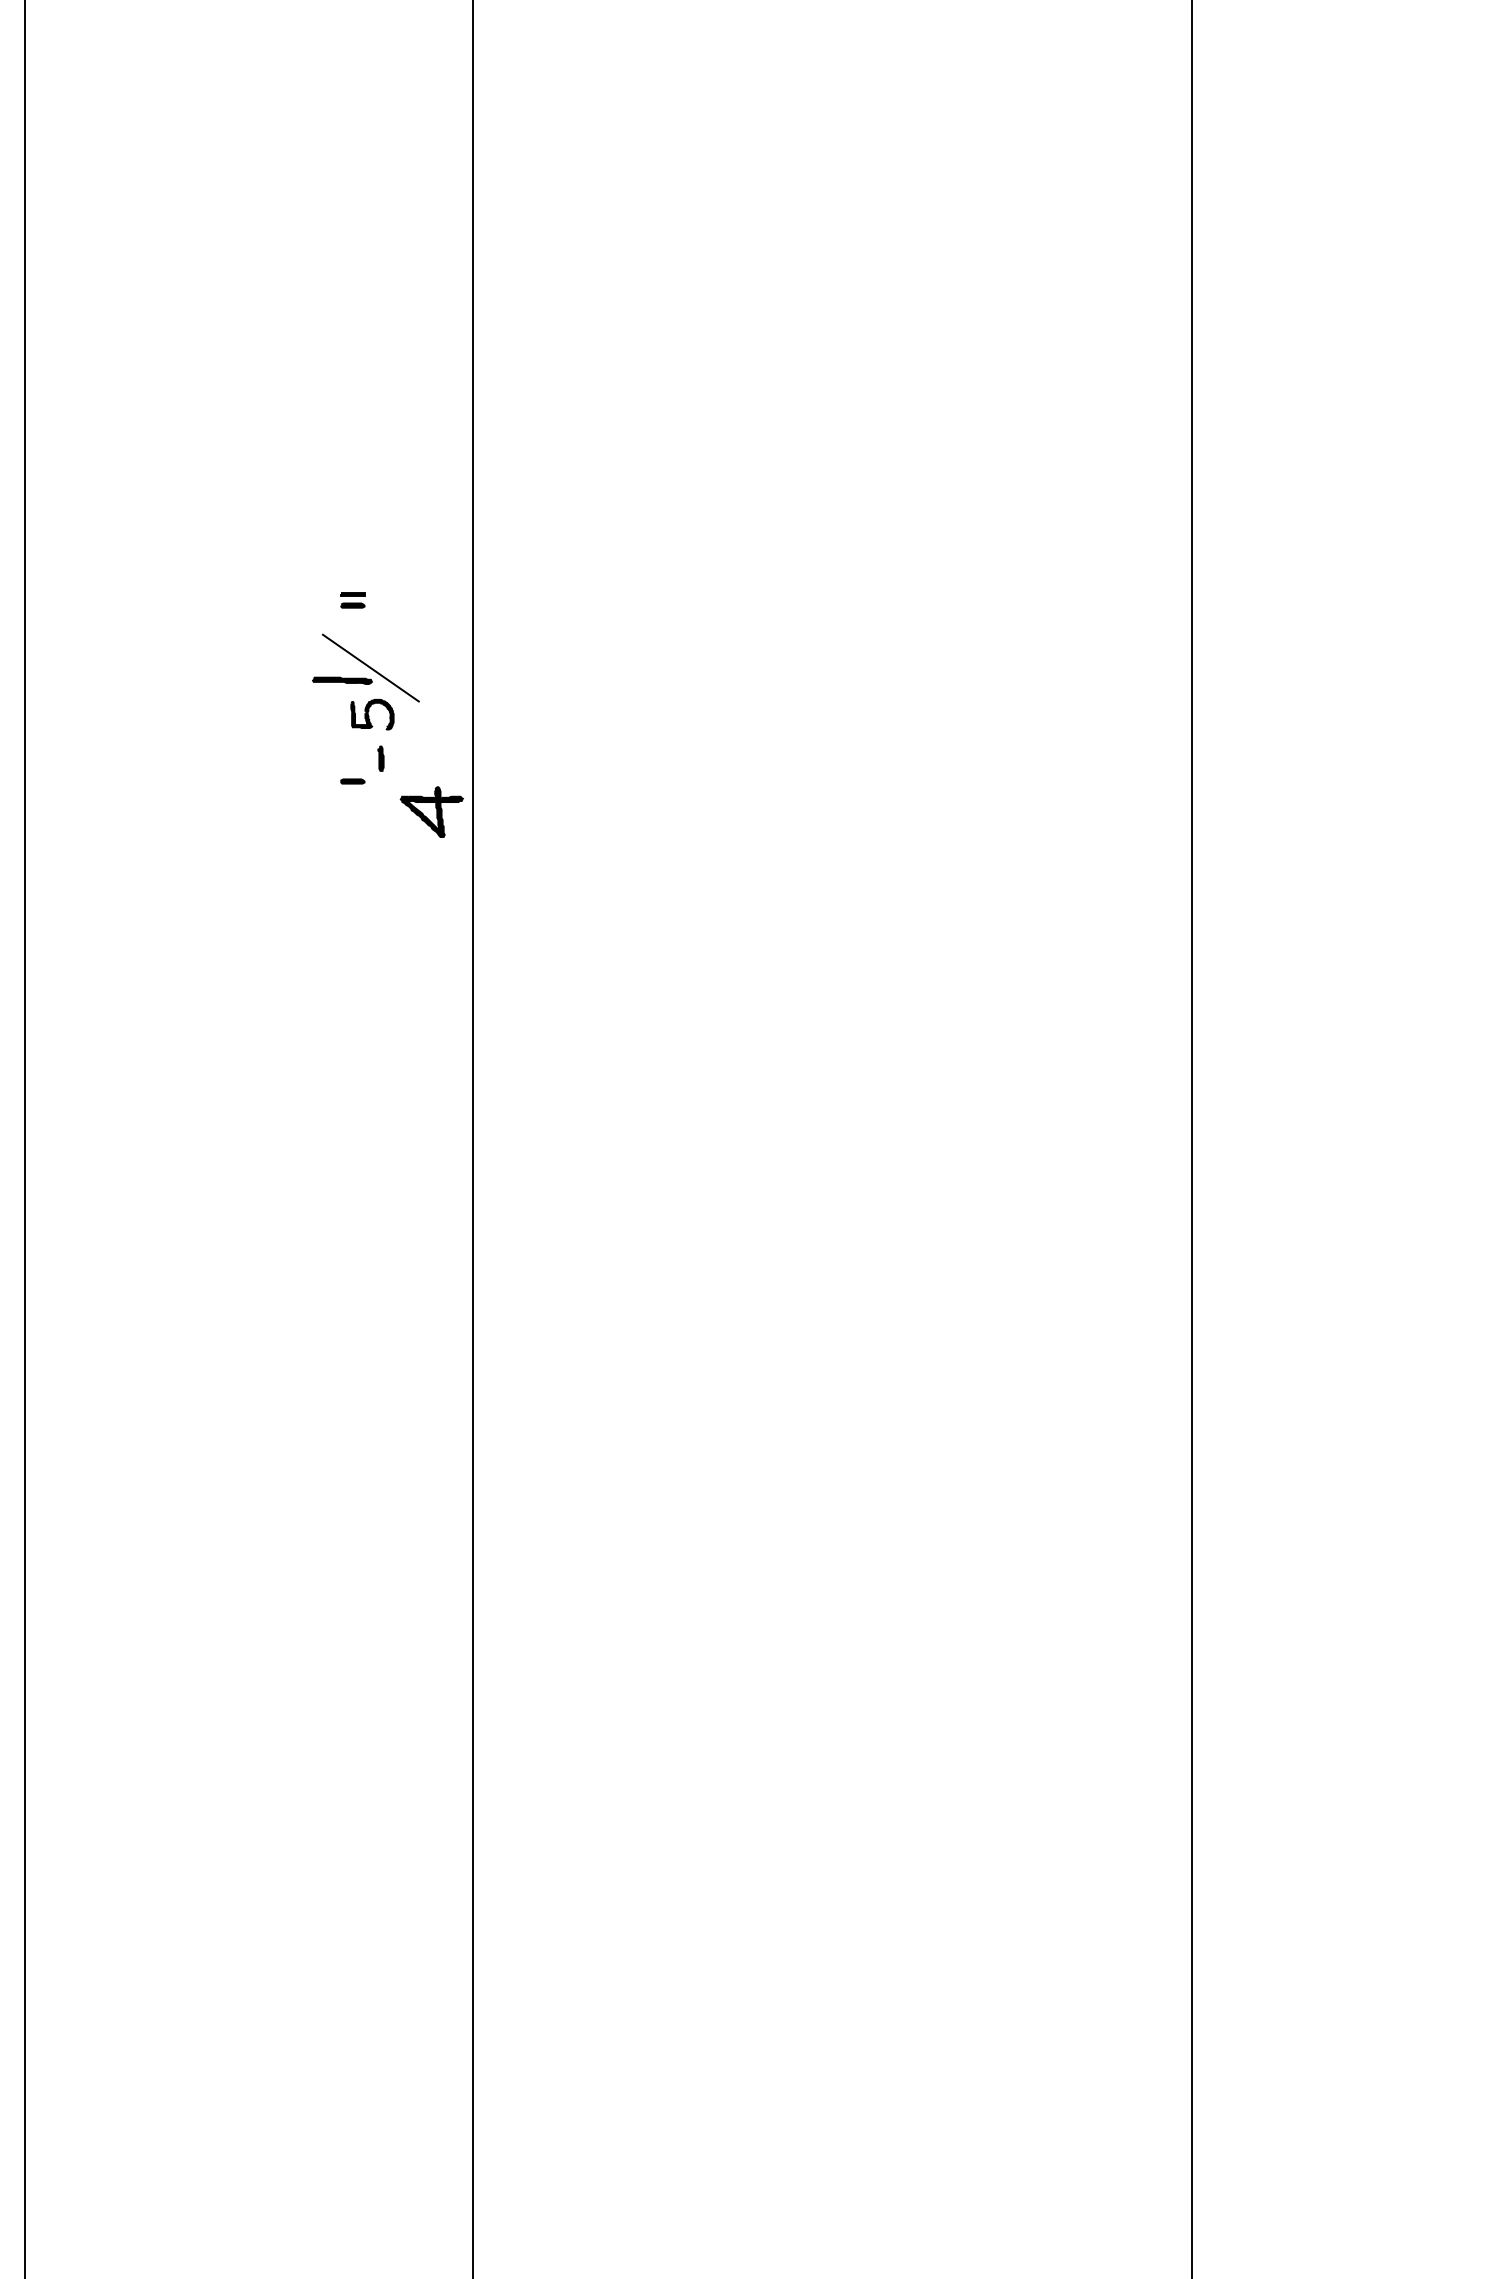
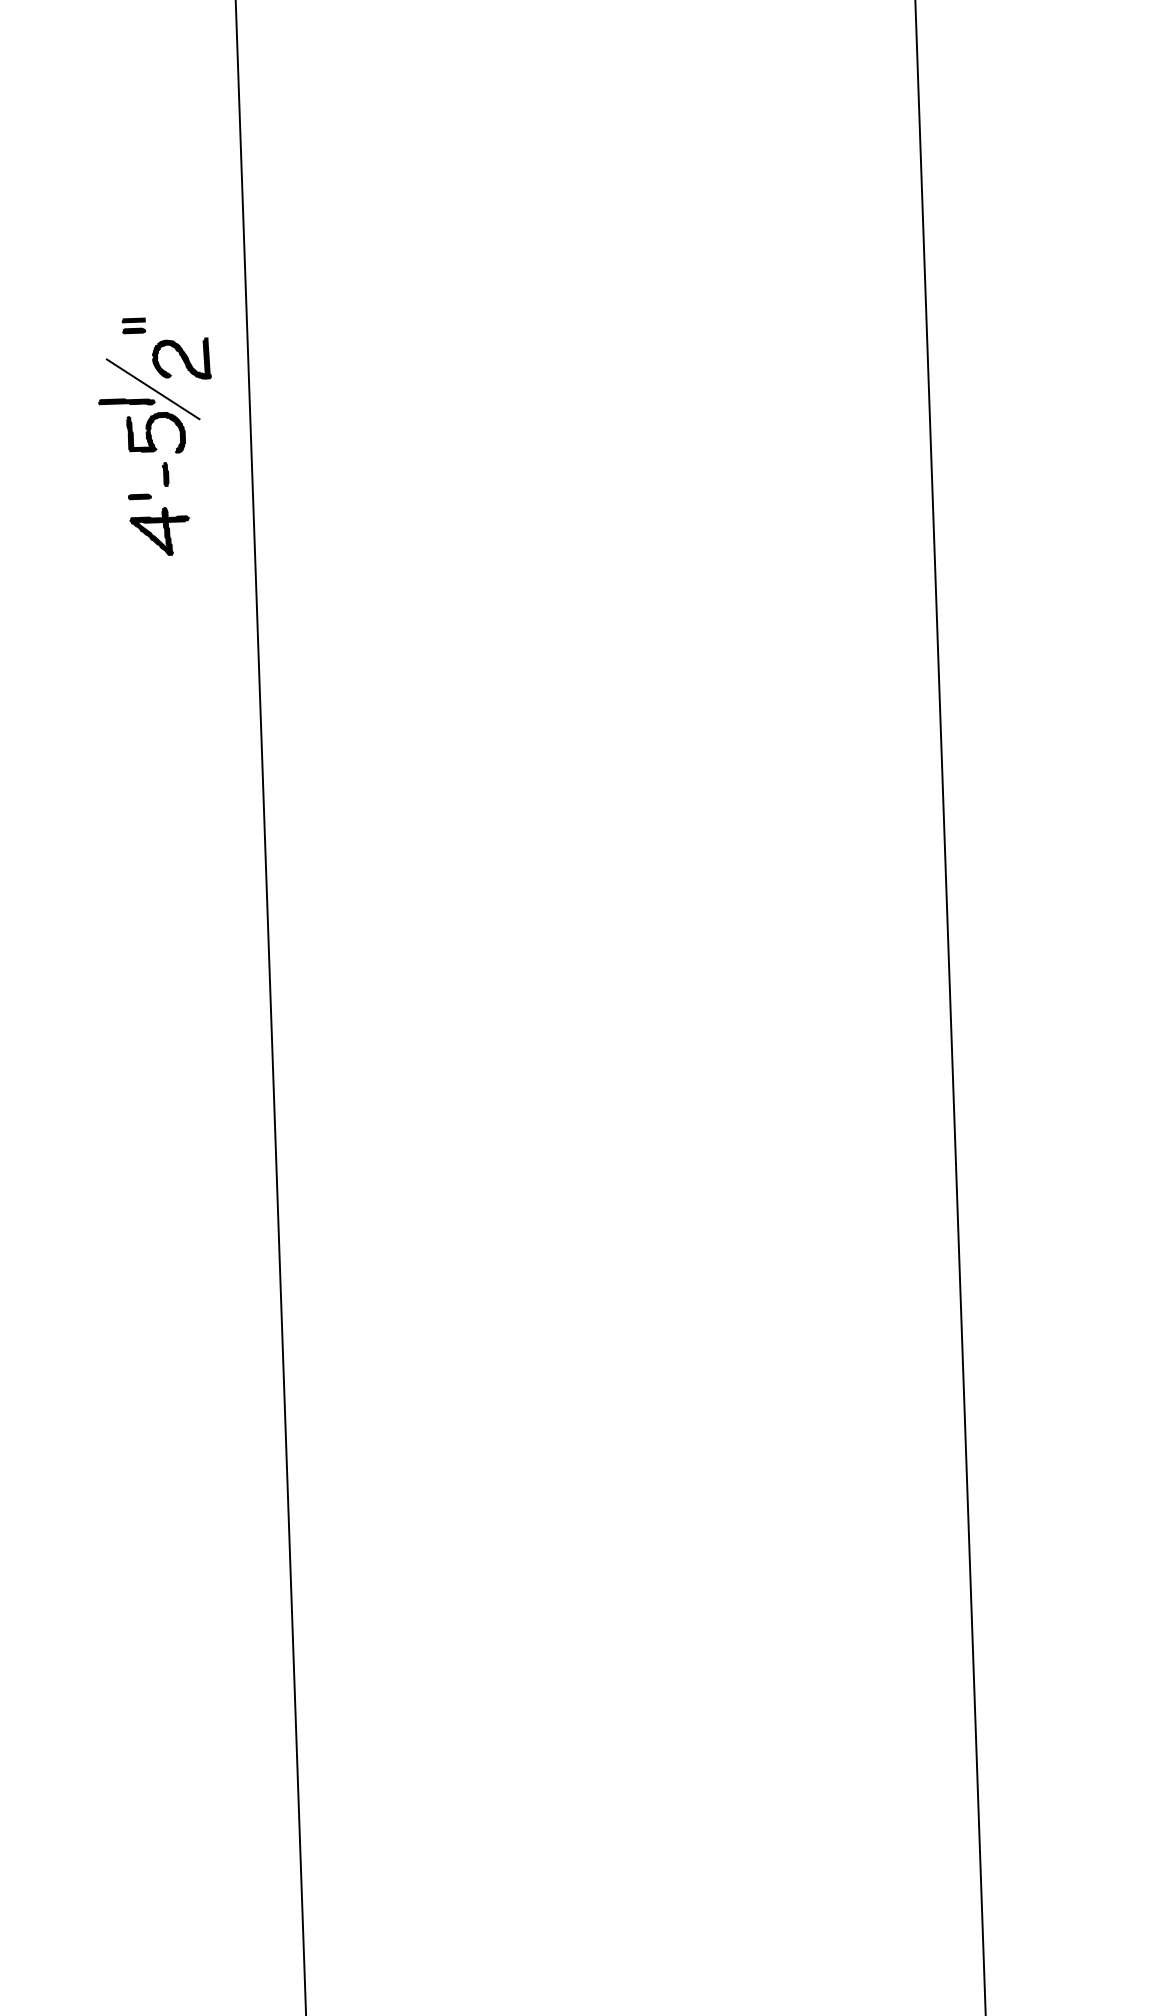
part: (402, 637) -> (182, 359), added
part: (372, 714) -> (156, 433), size x1.43
part: (431, 811) -> (159, 531), moved

